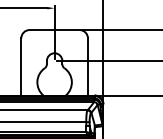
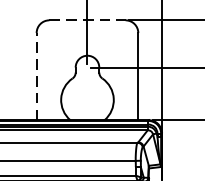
line: (54, 30) -> (87, 21), solid -> dashed
line: (21, 66) -> (36, 75), solid -> dashed

